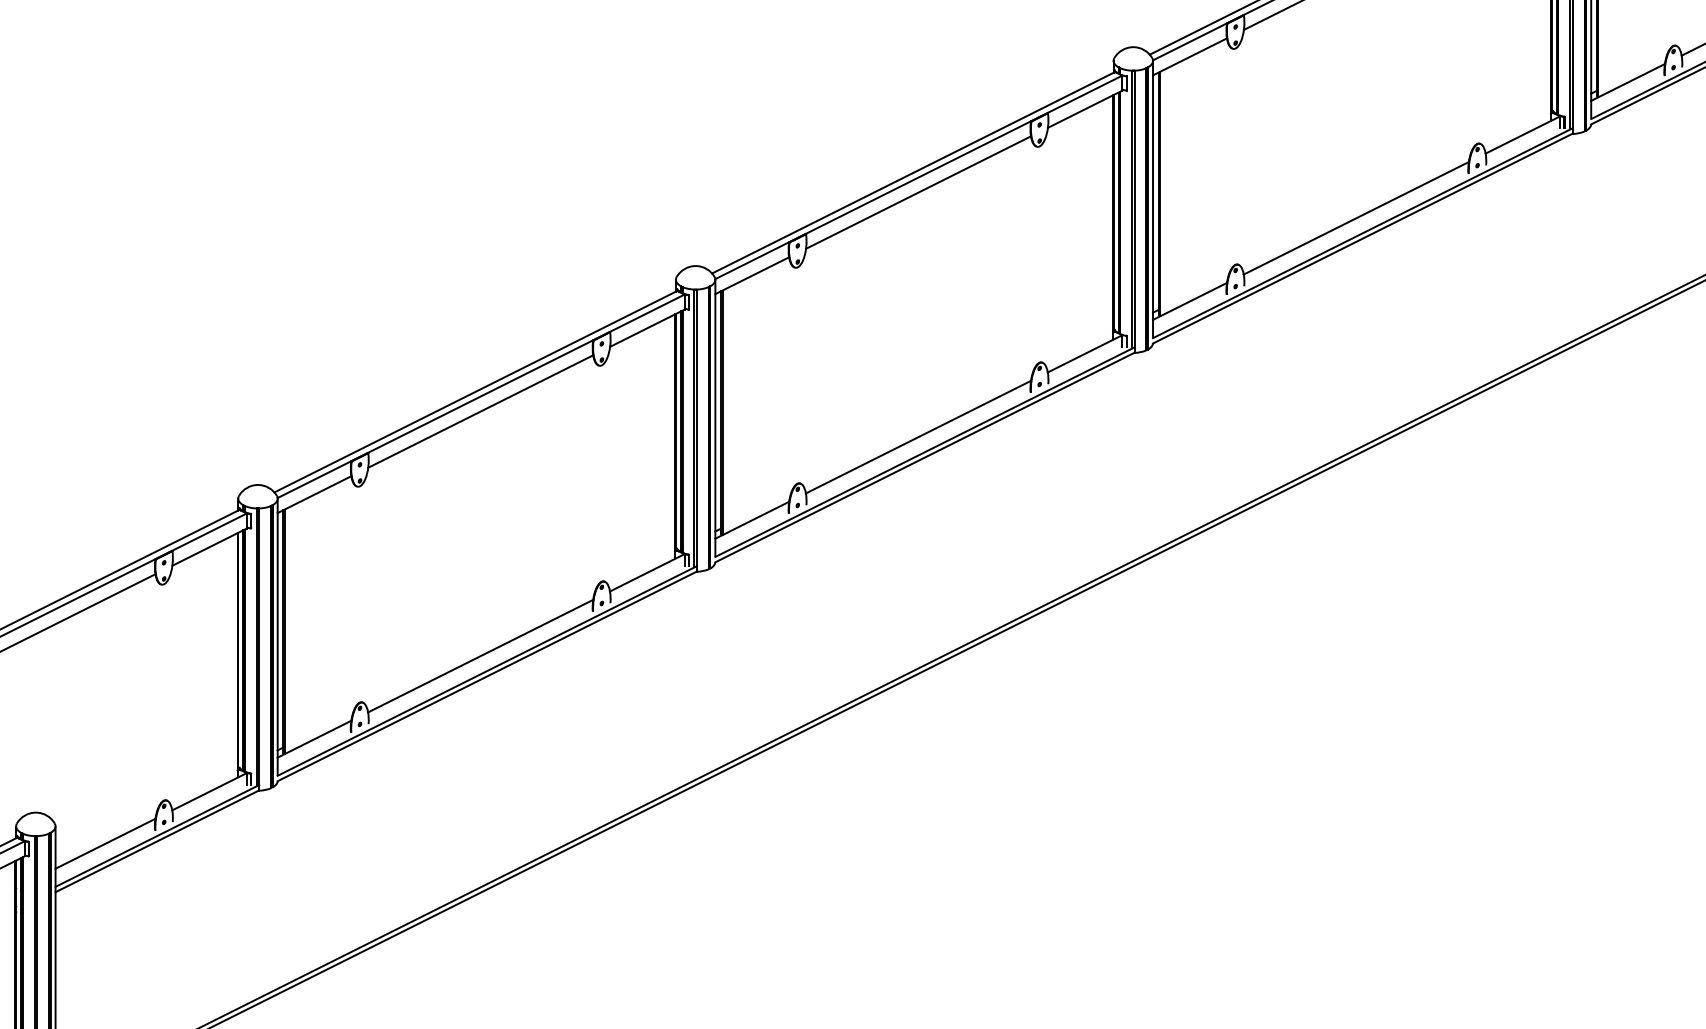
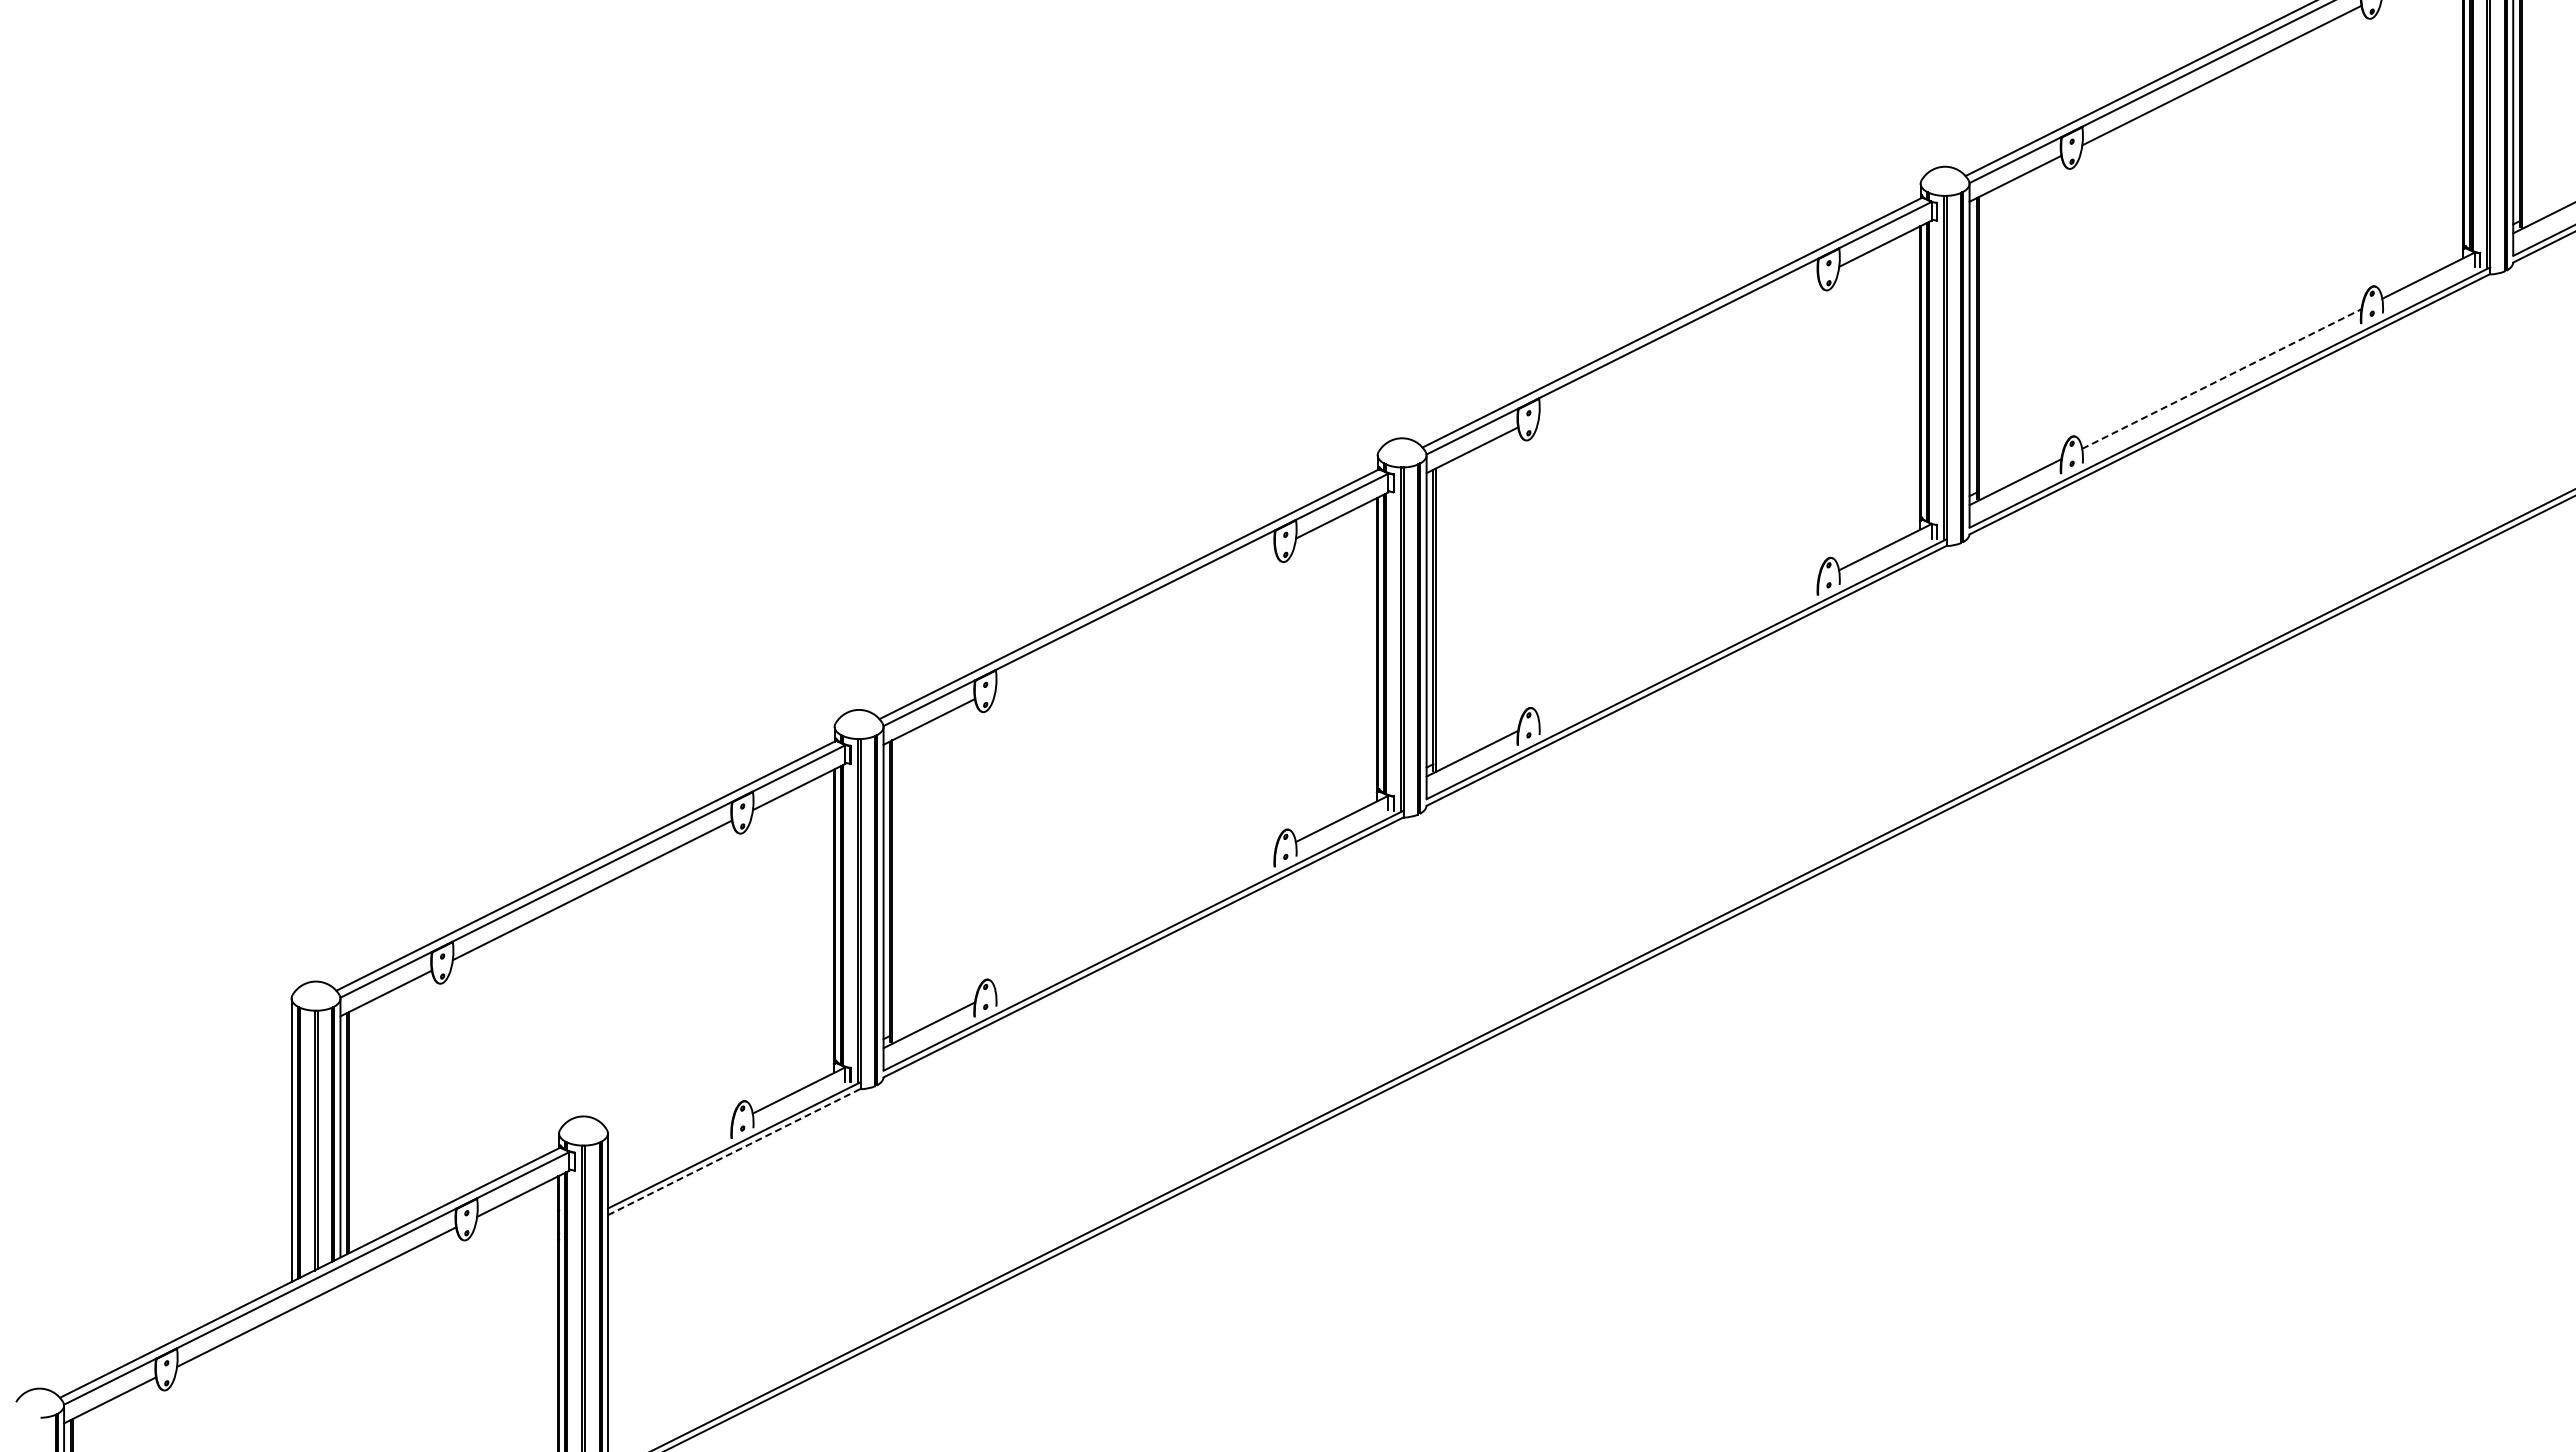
line: (918, 192) -> (1678, 346), removed
line: (1356, 217) -> (2222, 378), solid -> dashed
line: (480, 411) -> (1135, 618), removed
line: (918, 437) -> (1678, 650), removed
line: (480, 656) -> (1135, 922), removed
line: (157, 840) -> (734, 1151), solid -> dashed
line: (105, 844) -> (669, 1155), removed

